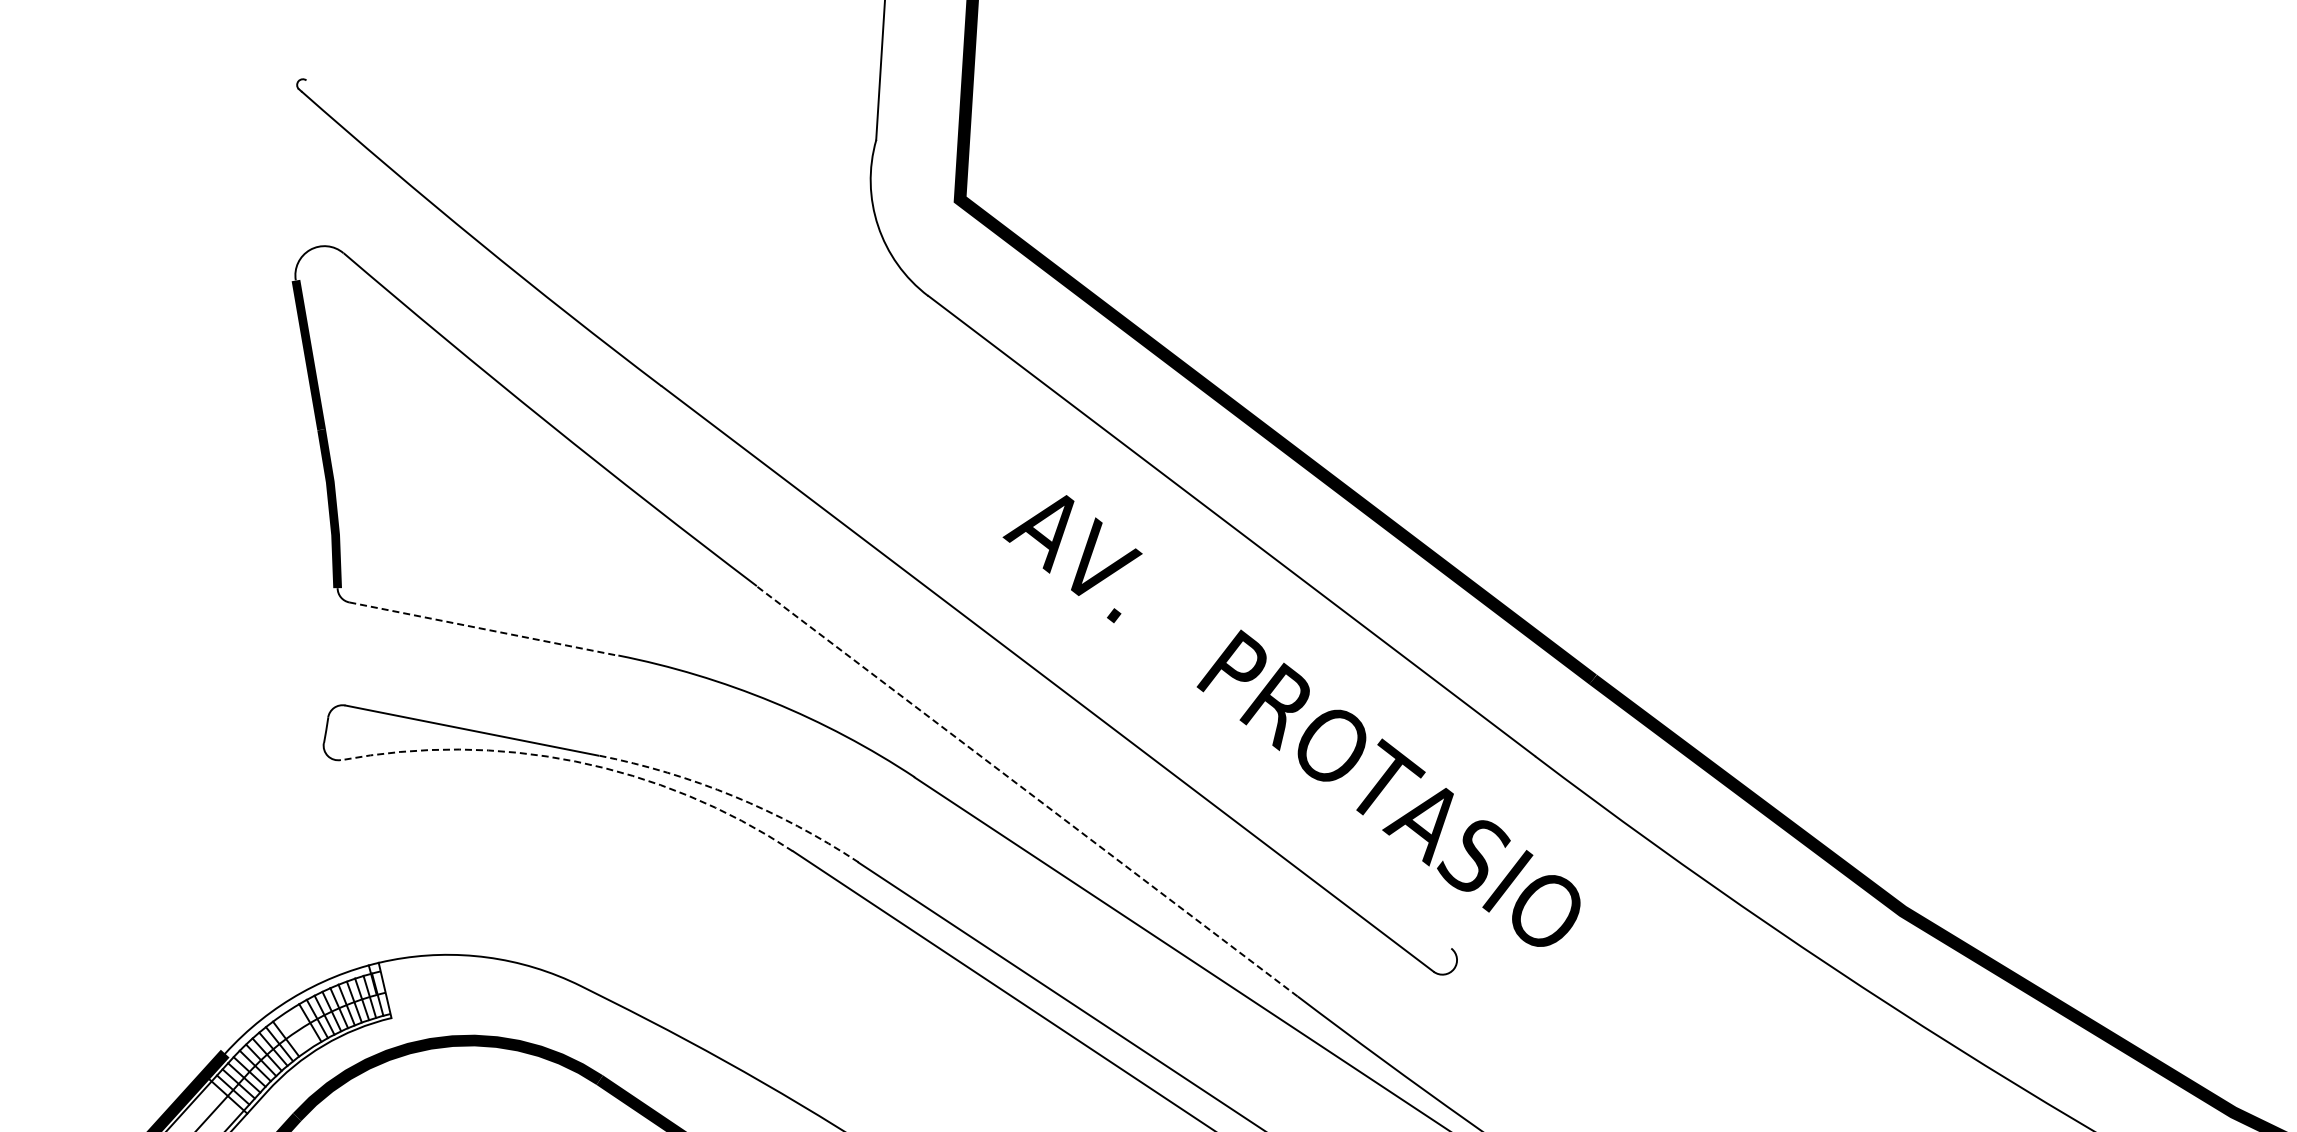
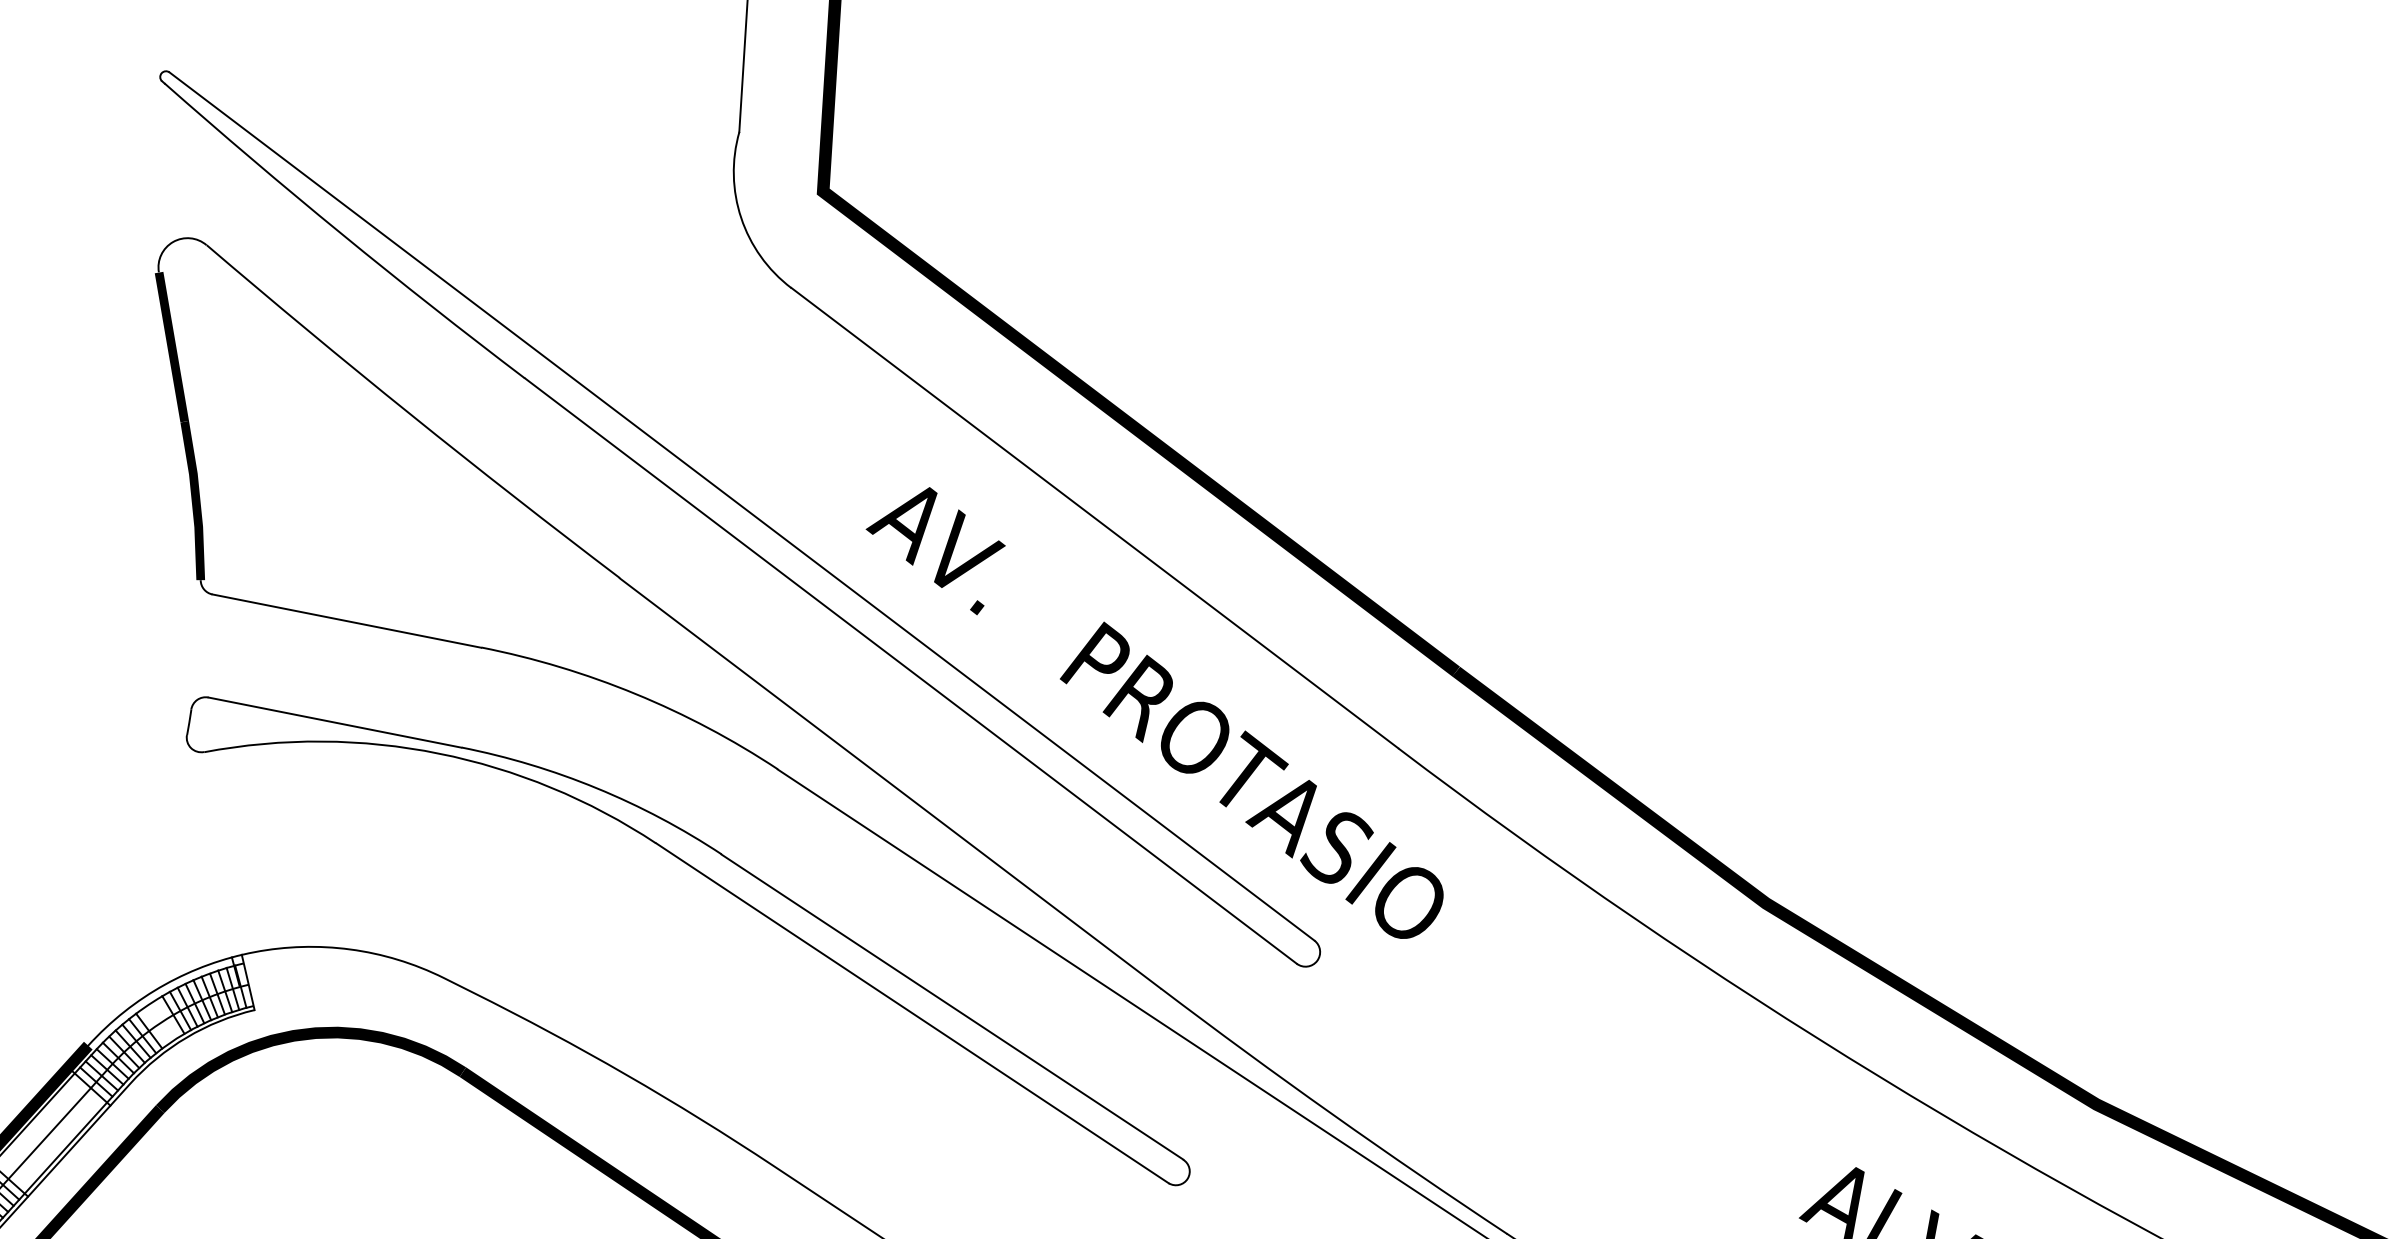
line: (878, 514) -> (741, 506), added
line: (484, 629) -> (347, 621), dashed -> solid
arc: (576, 761) -> (439, 753), dashed -> solid
line: (1026, 791) -> (889, 783), dashed -> solid
arc: (733, 796) -> (596, 788), dashed -> solid

